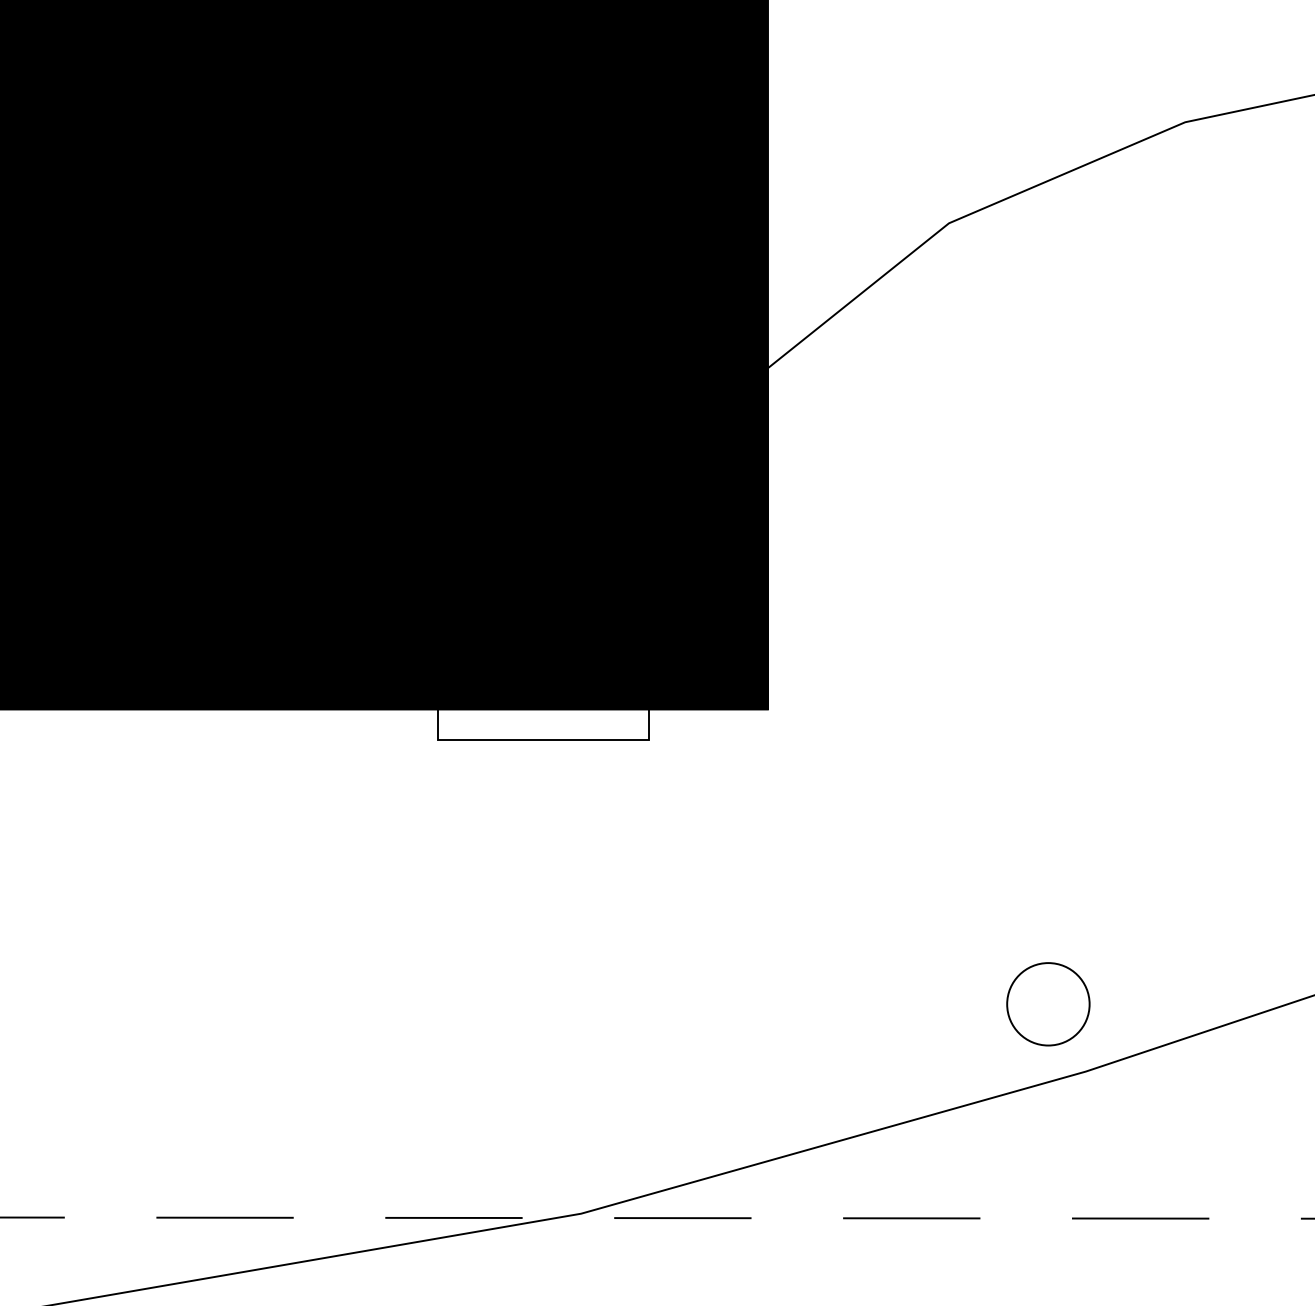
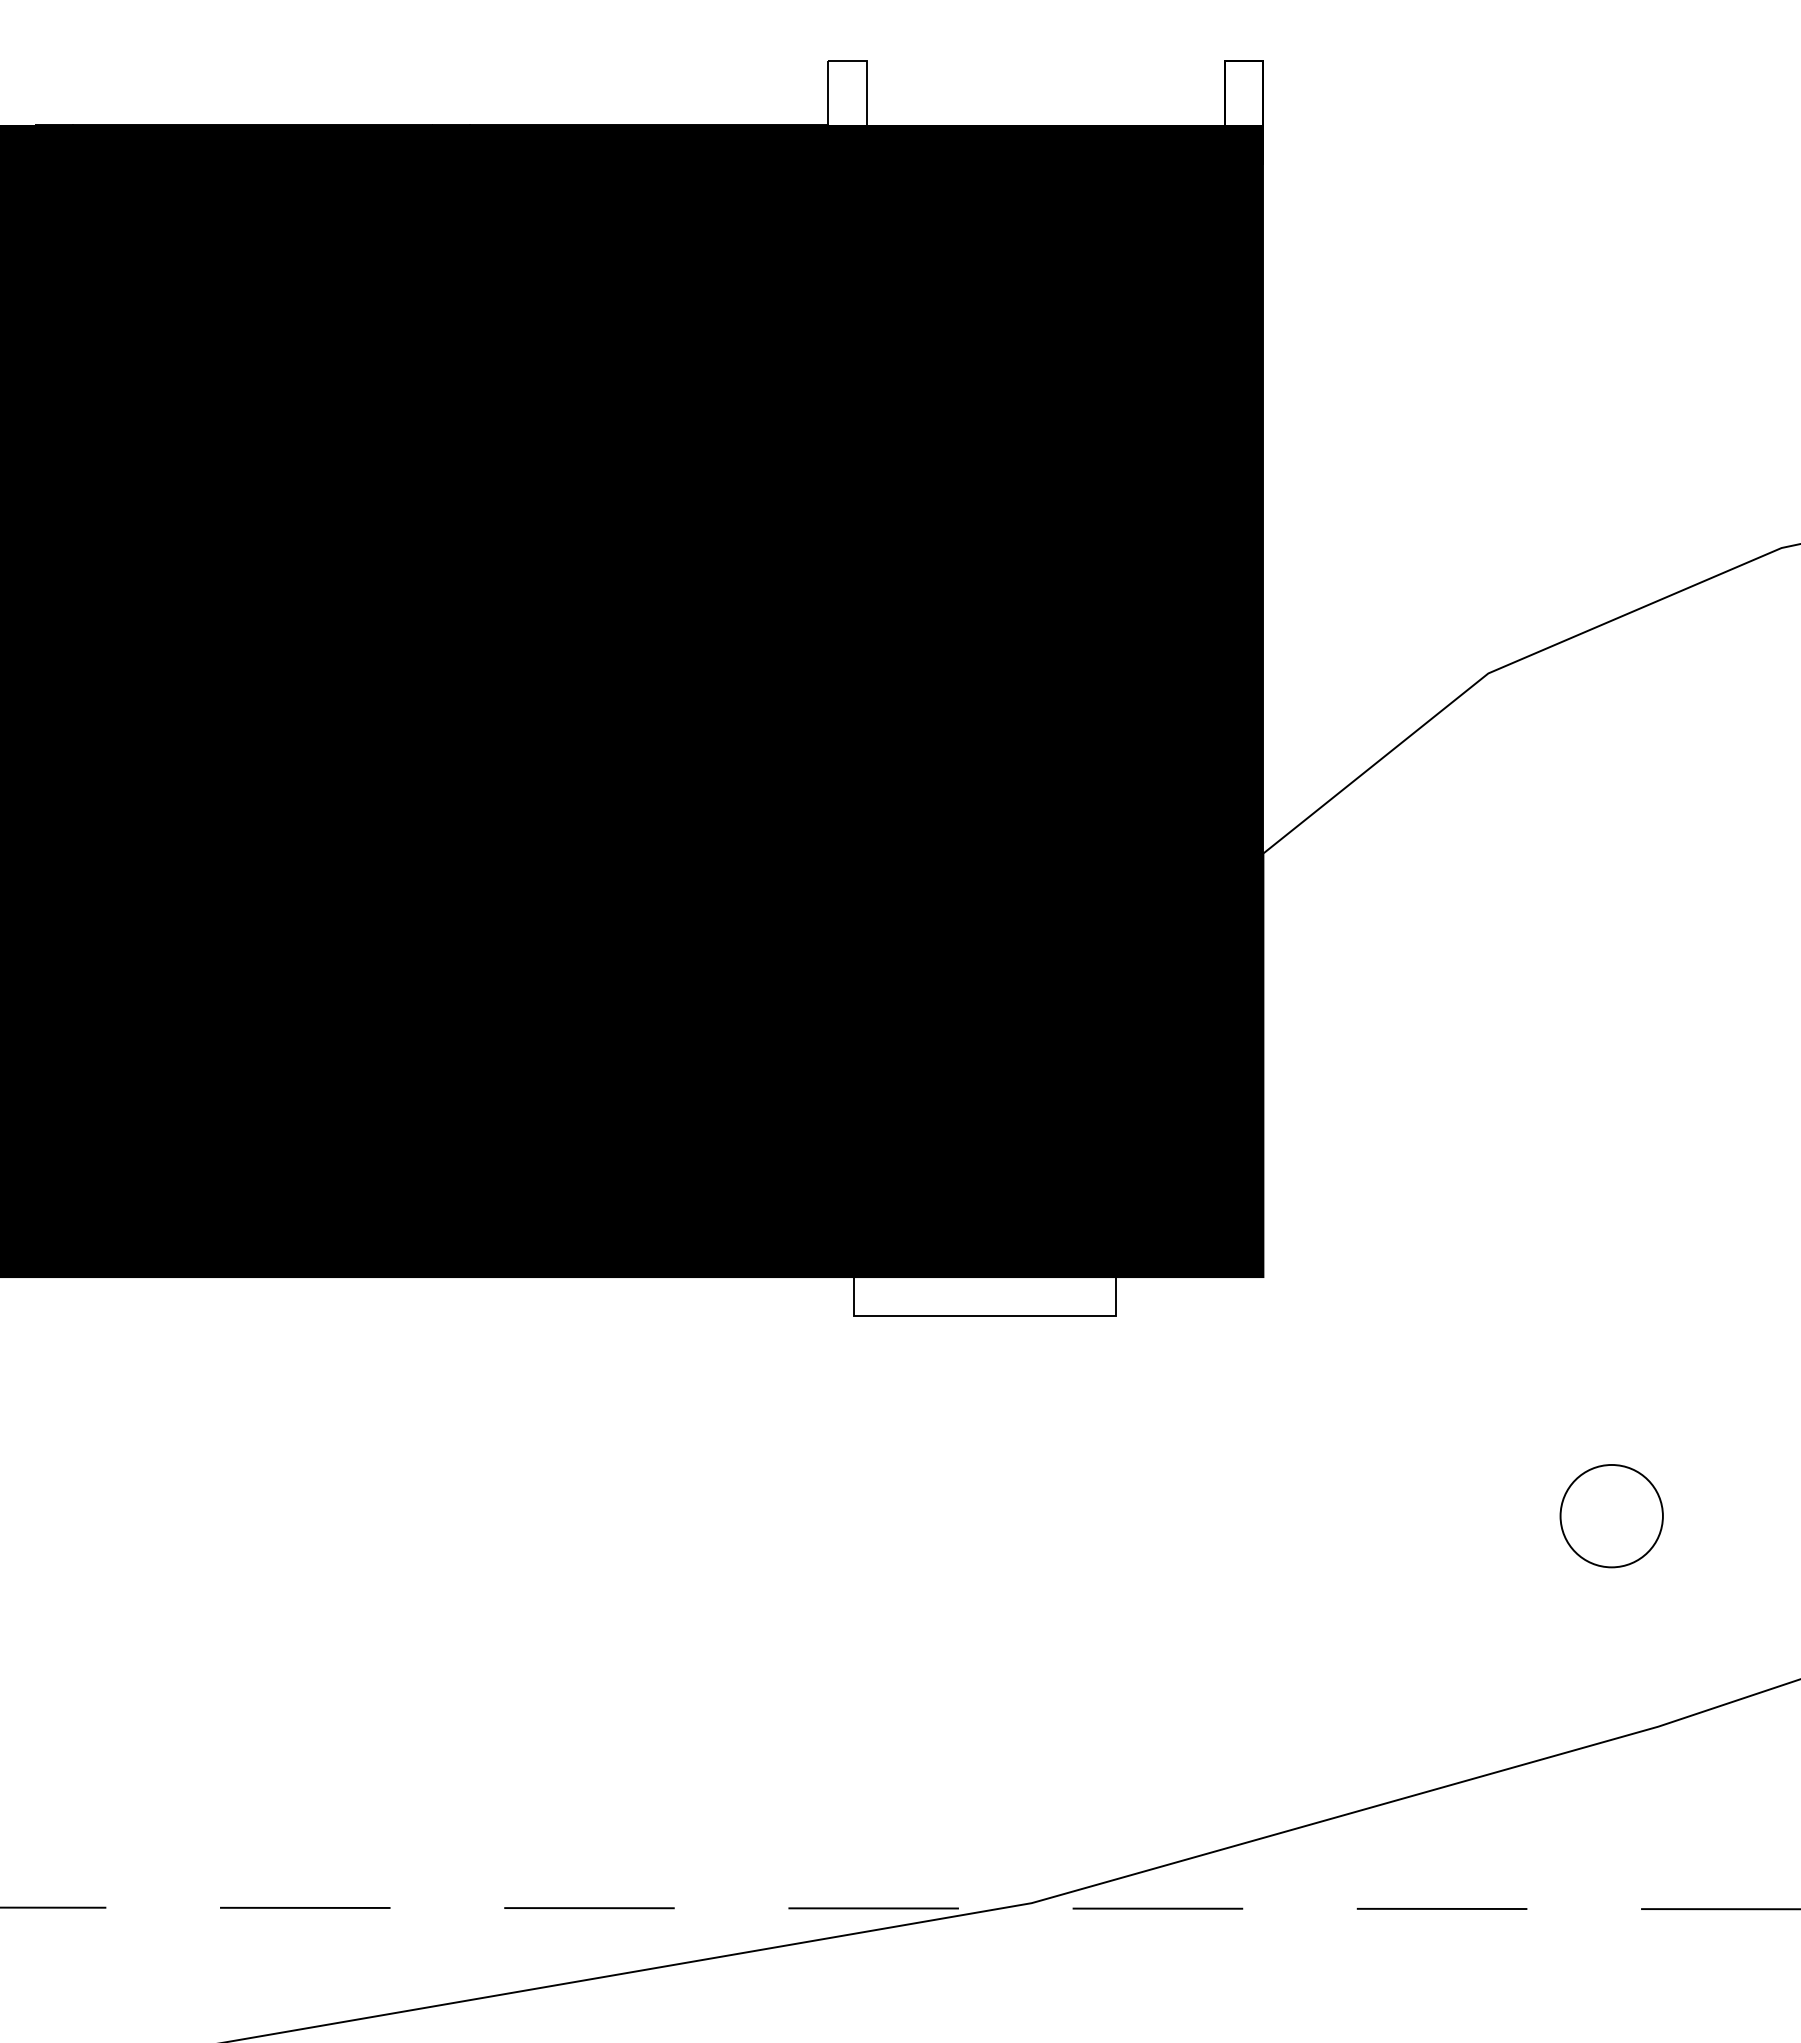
circle: (1048, 1004) -> (1611, 1516), moved

